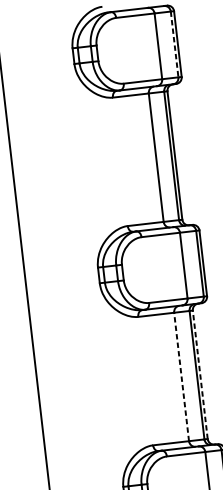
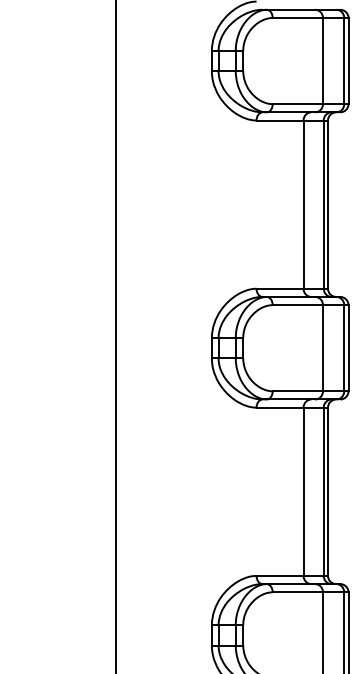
line: (174, 44) -> (344, 61), dashed -> solid
line: (200, 374) -> (328, 491), dashed -> solid
line: (181, 376) -> (303, 491), dashed -> solid

